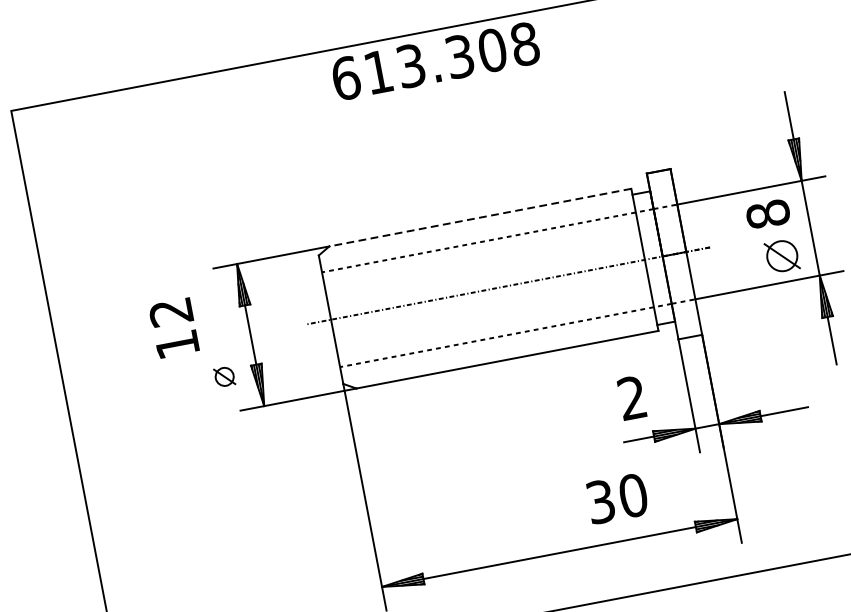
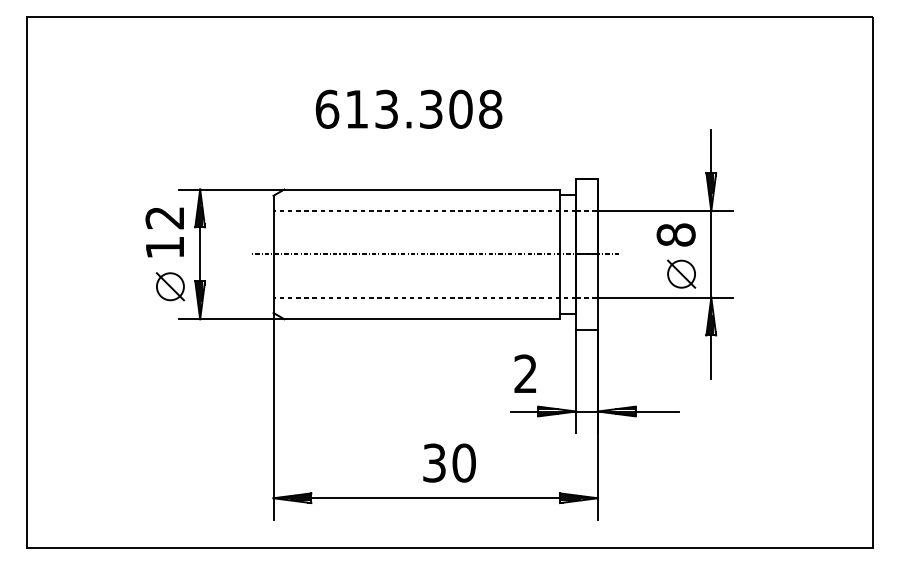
text: (434, 60) -> (408, 108), moved
line: (480, 217) -> (422, 189), dashed -> solid
text: (173, 328) -> (164, 232), moved
part: (223, 376) -> (169, 286), size x1.67
text: (617, 498) -> (449, 462), moved

